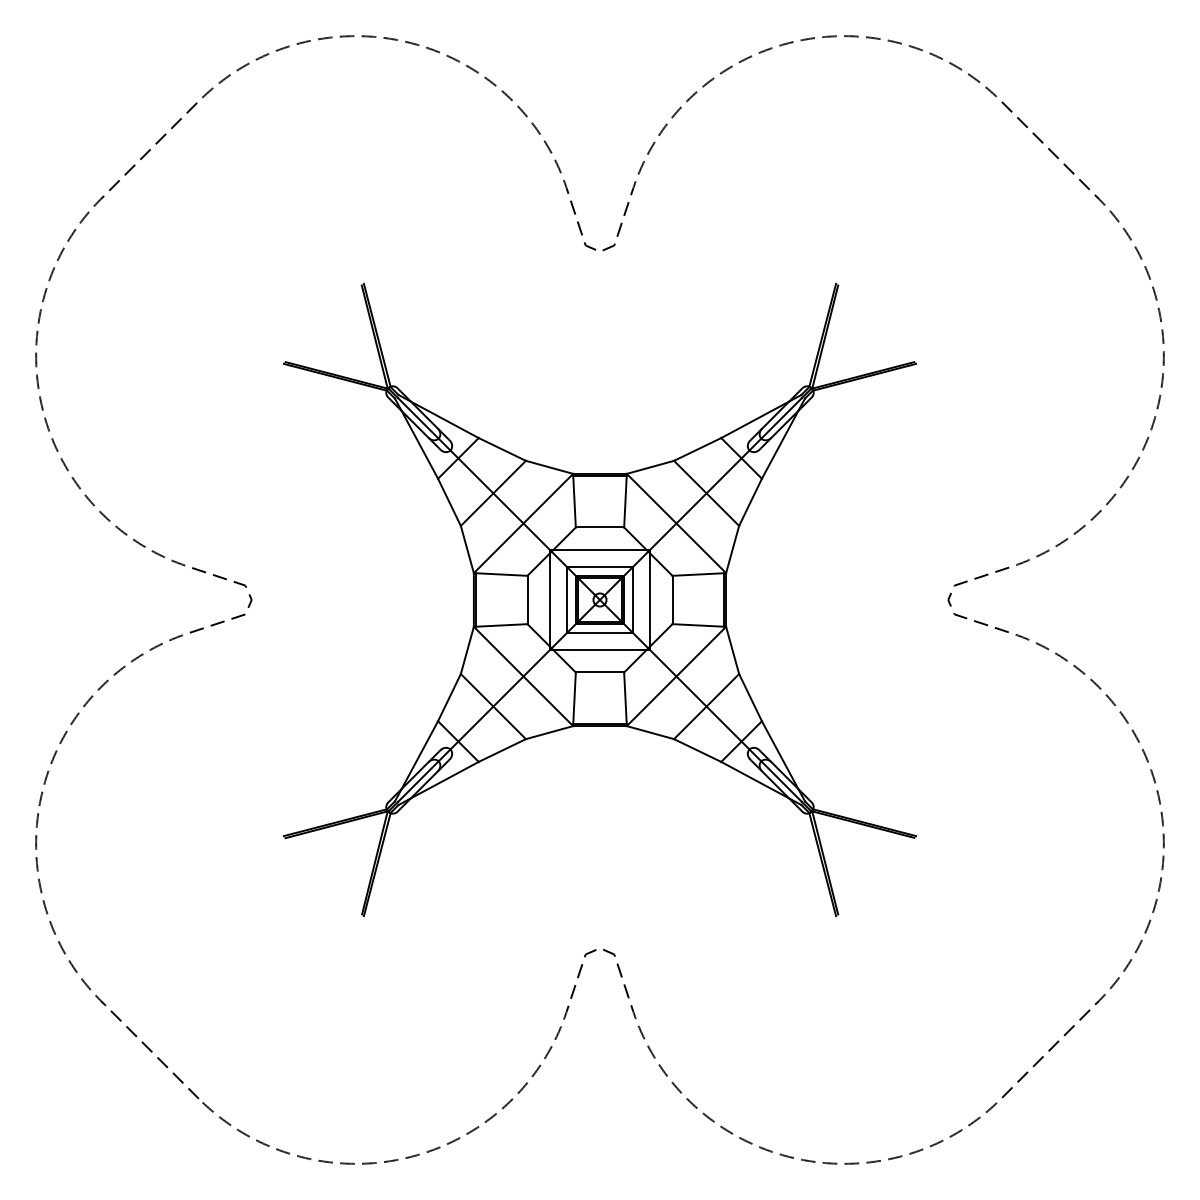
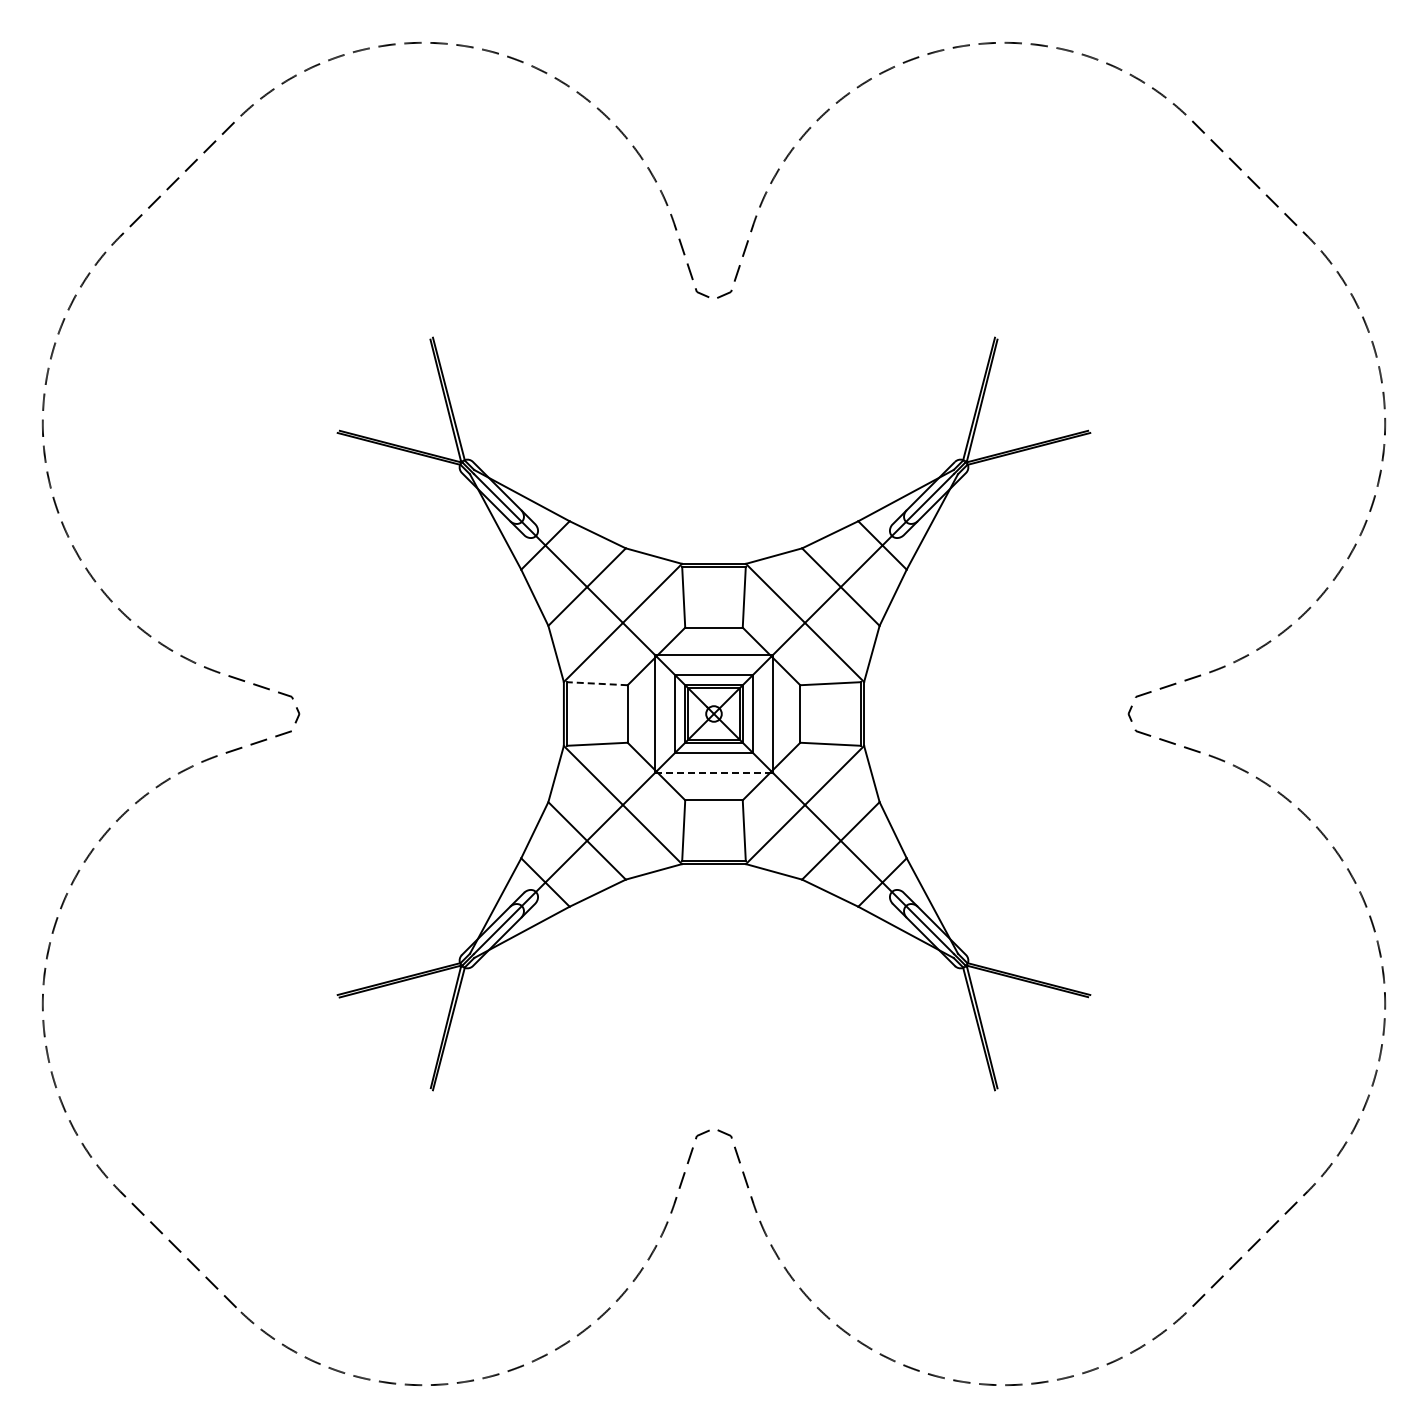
line: (501, 574) -> (596, 683), solid -> dashed
line: (600, 649) -> (714, 773), solid -> dashed

